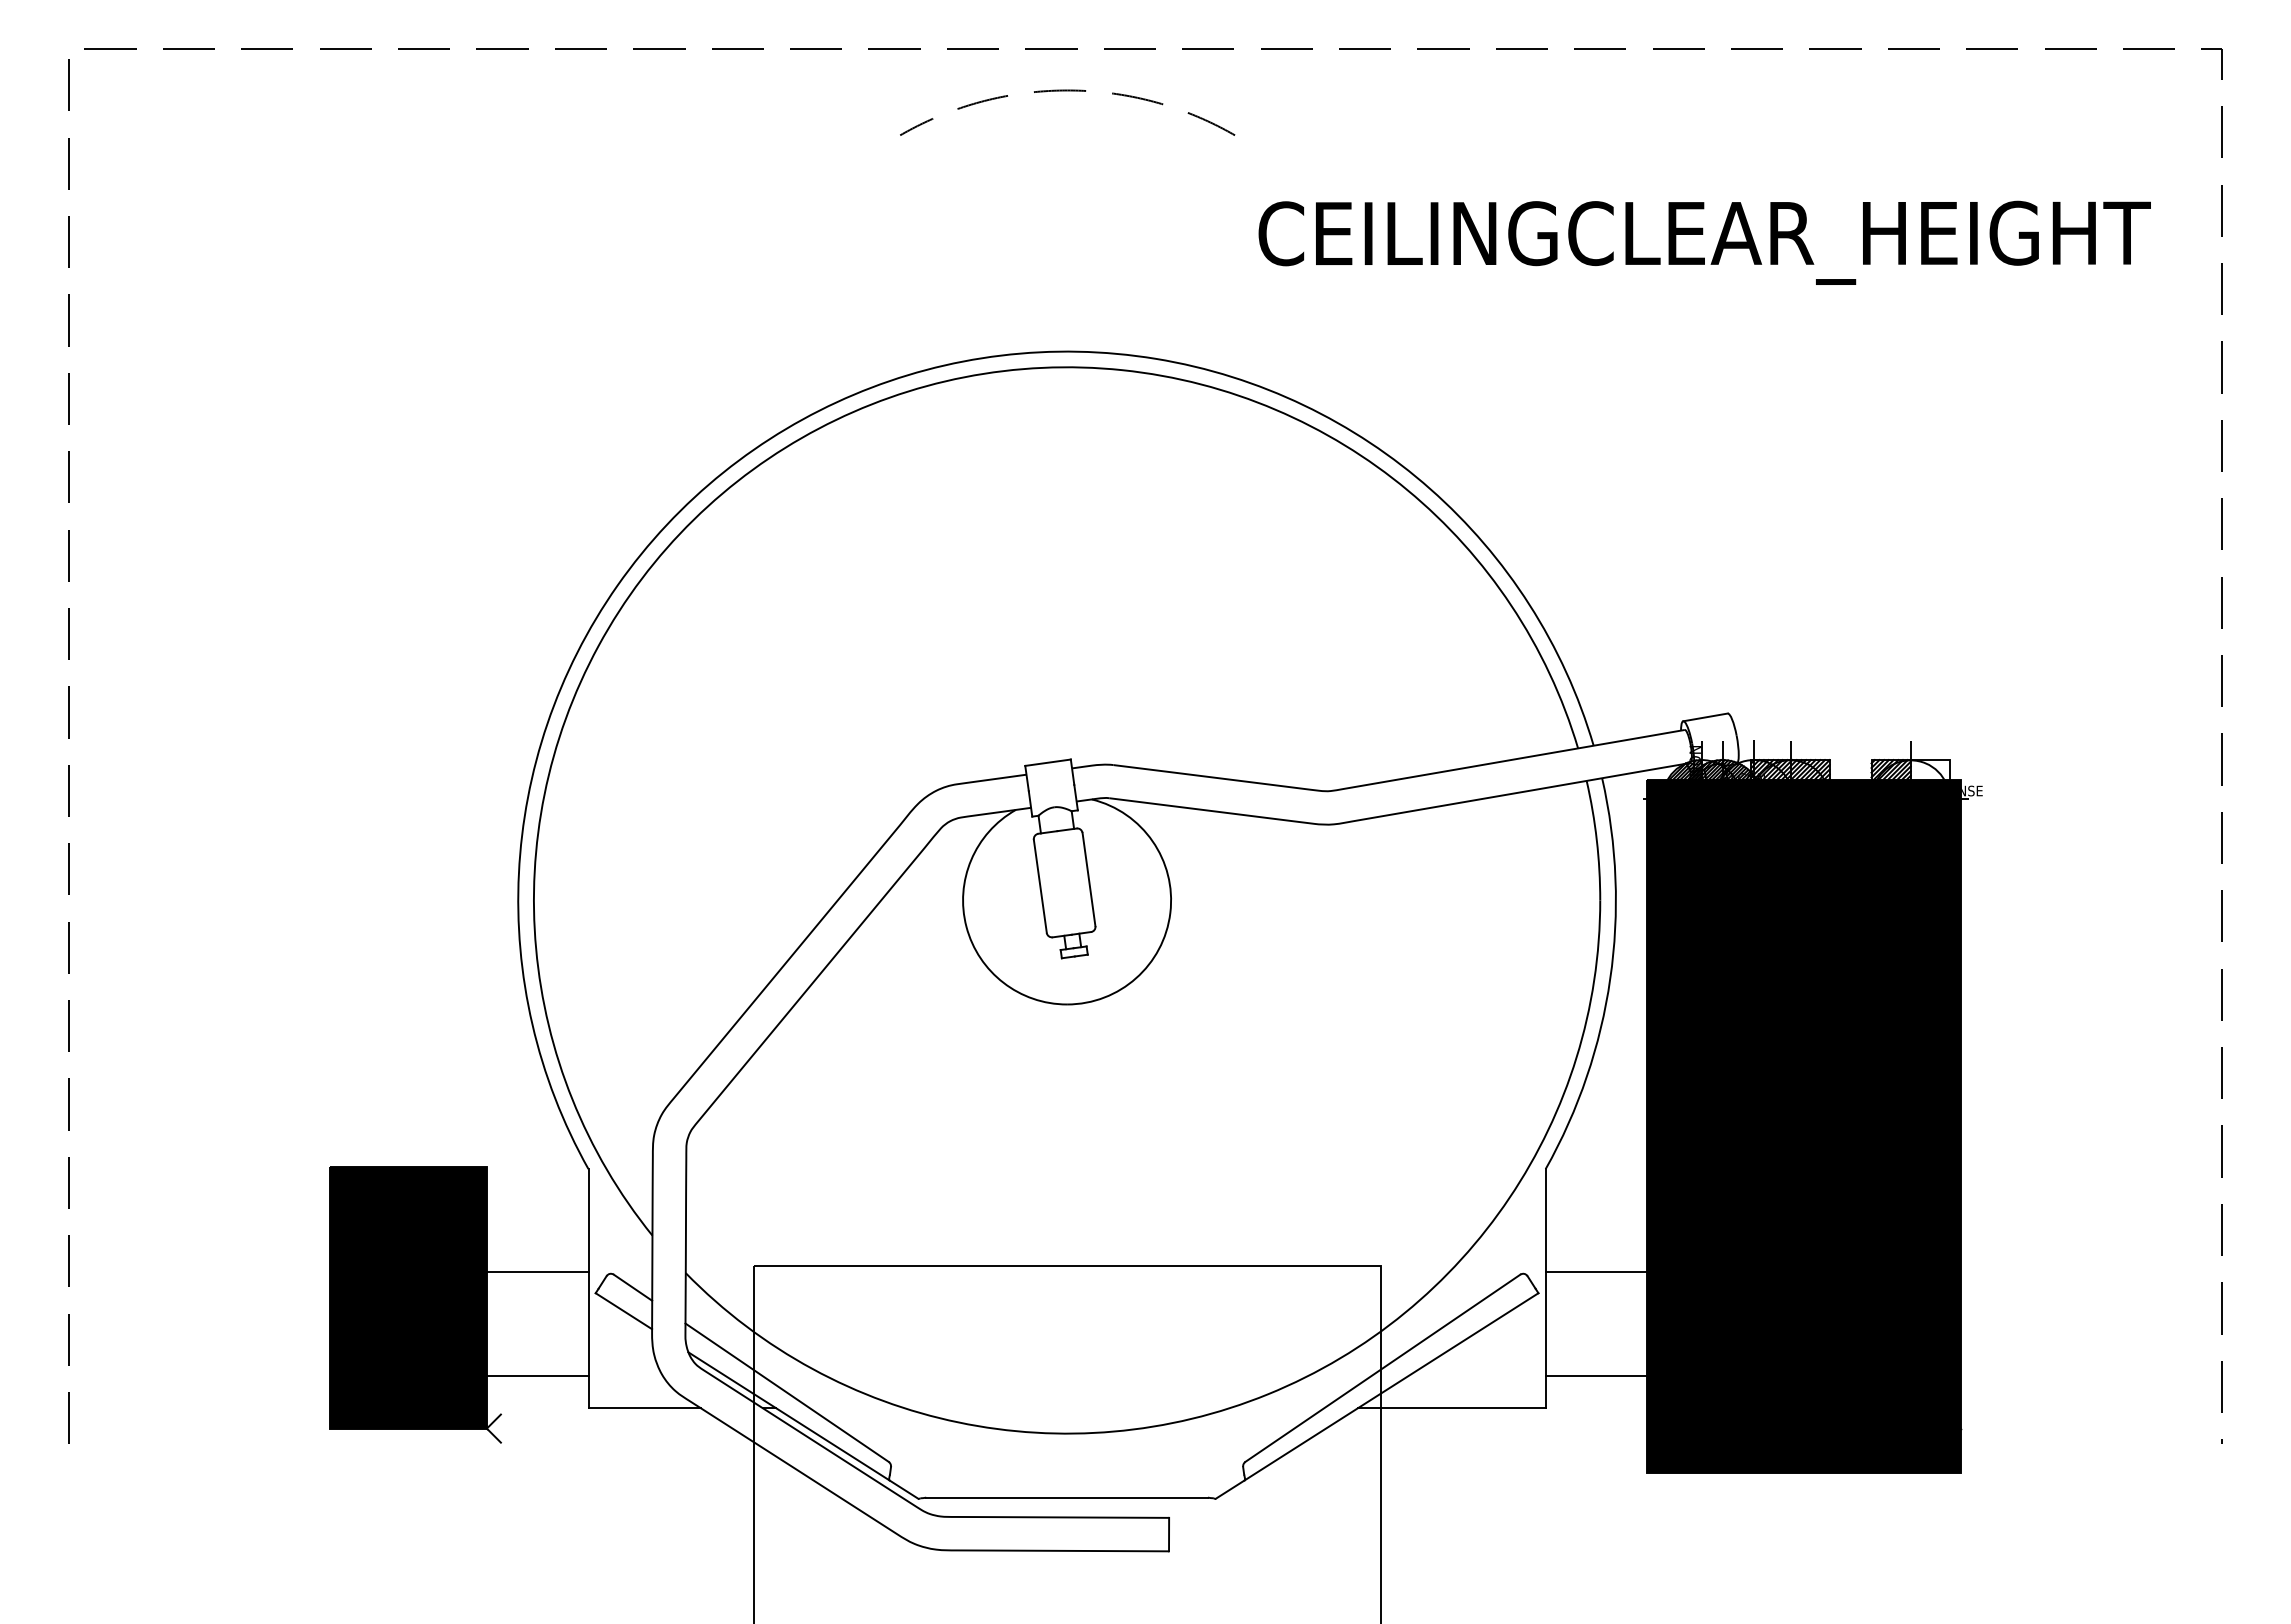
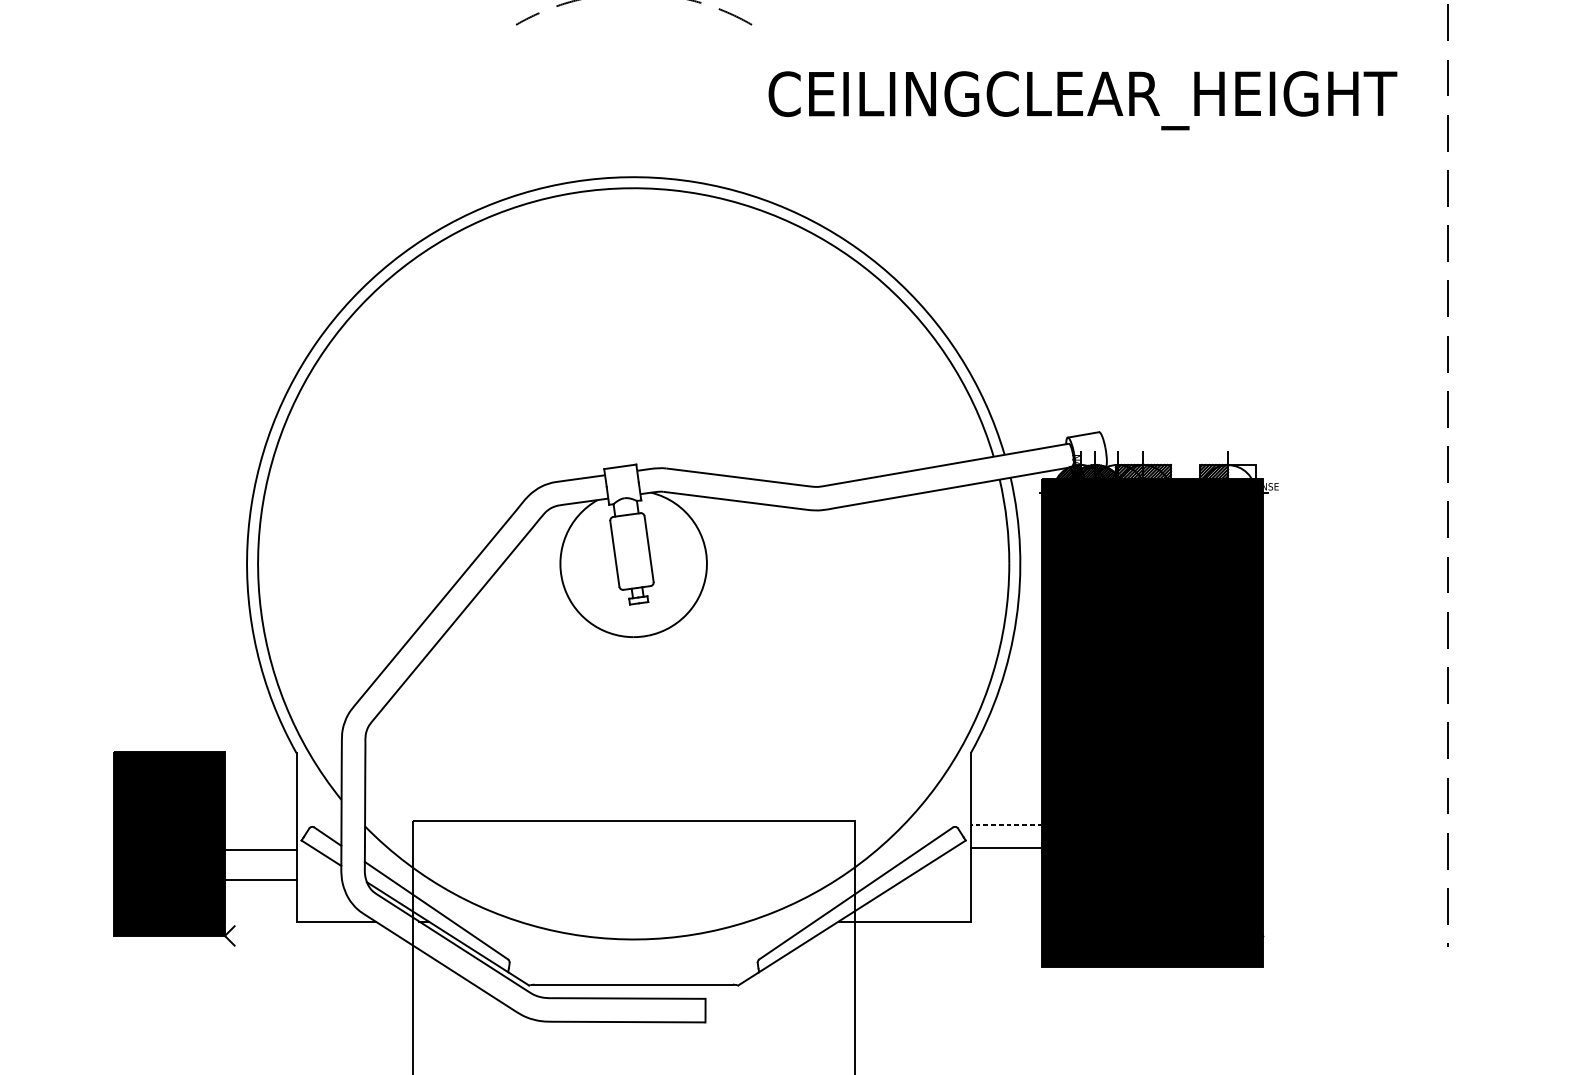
line: (537, 1271) -> (260, 880), moved
line: (1596, 1271) -> (1006, 825), solid -> dashed
line: (537, 1376) -> (260, 850), moved
line: (1596, 1376) -> (1006, 847), moved

